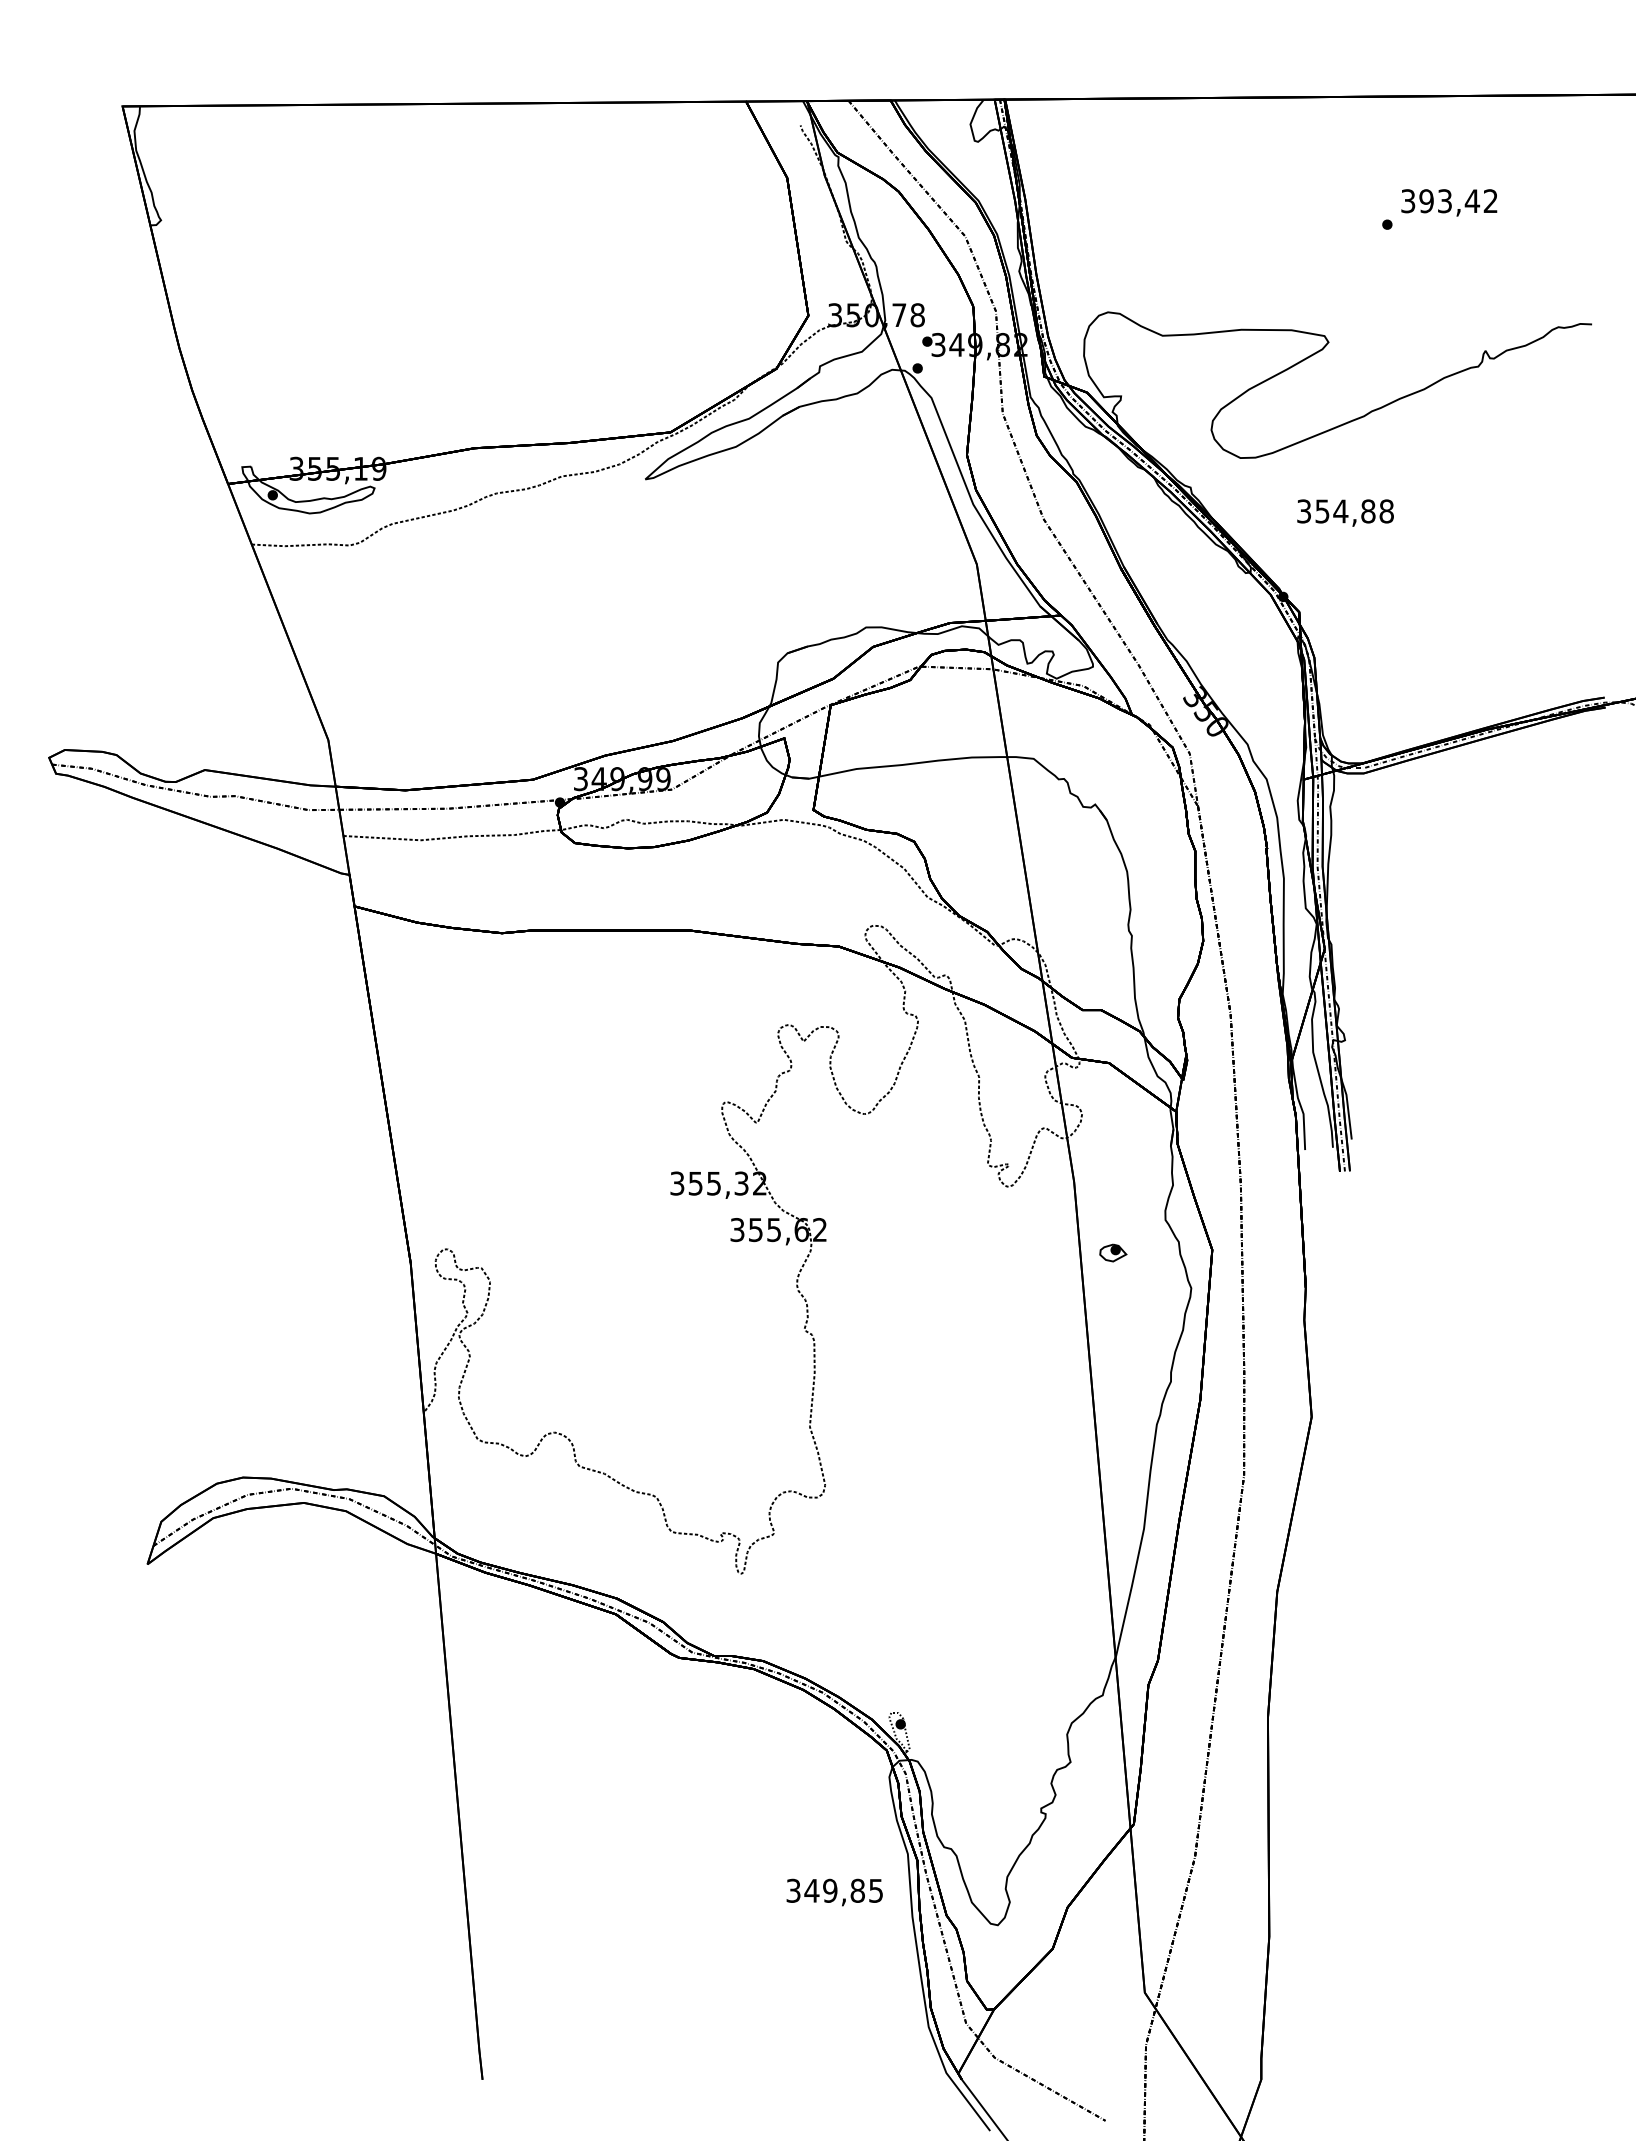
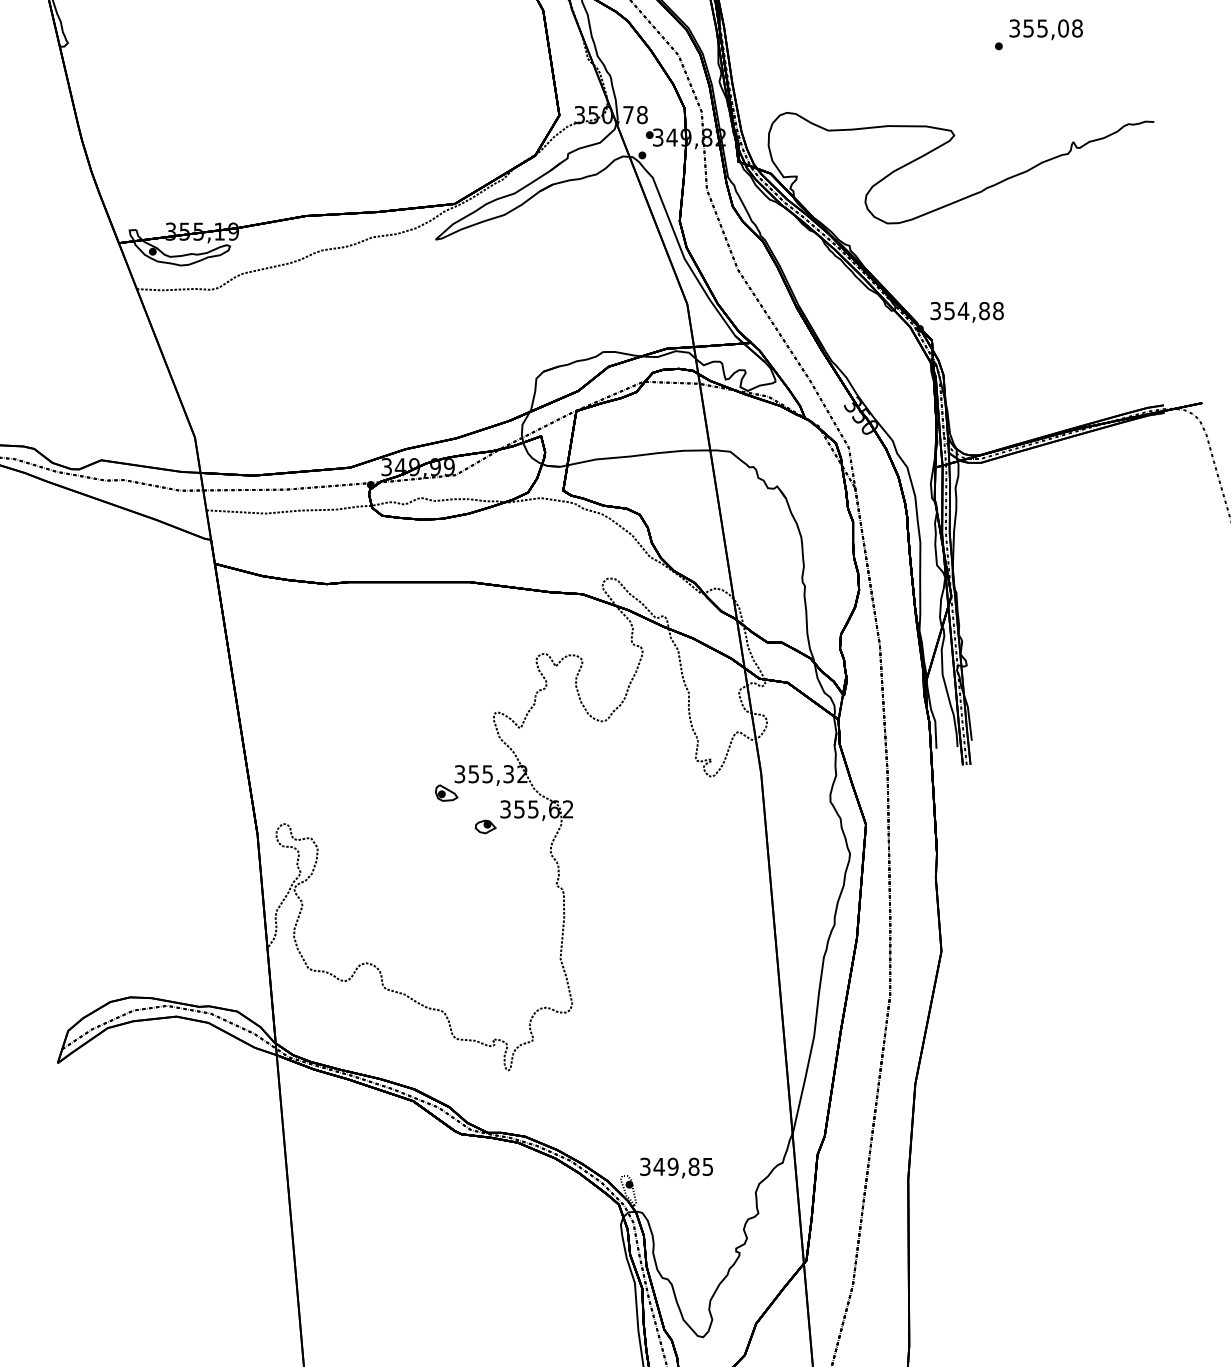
text: (1458, 201) -> (1052, 28), 393,42 -> 355,08
text: (1345, 512) -> (967, 311), moved
part: (659, 1208) -> (446, 793), added
part: (1113, 1252) -> (485, 826), moved
text: (834, 1892) -> (676, 1168), moved

